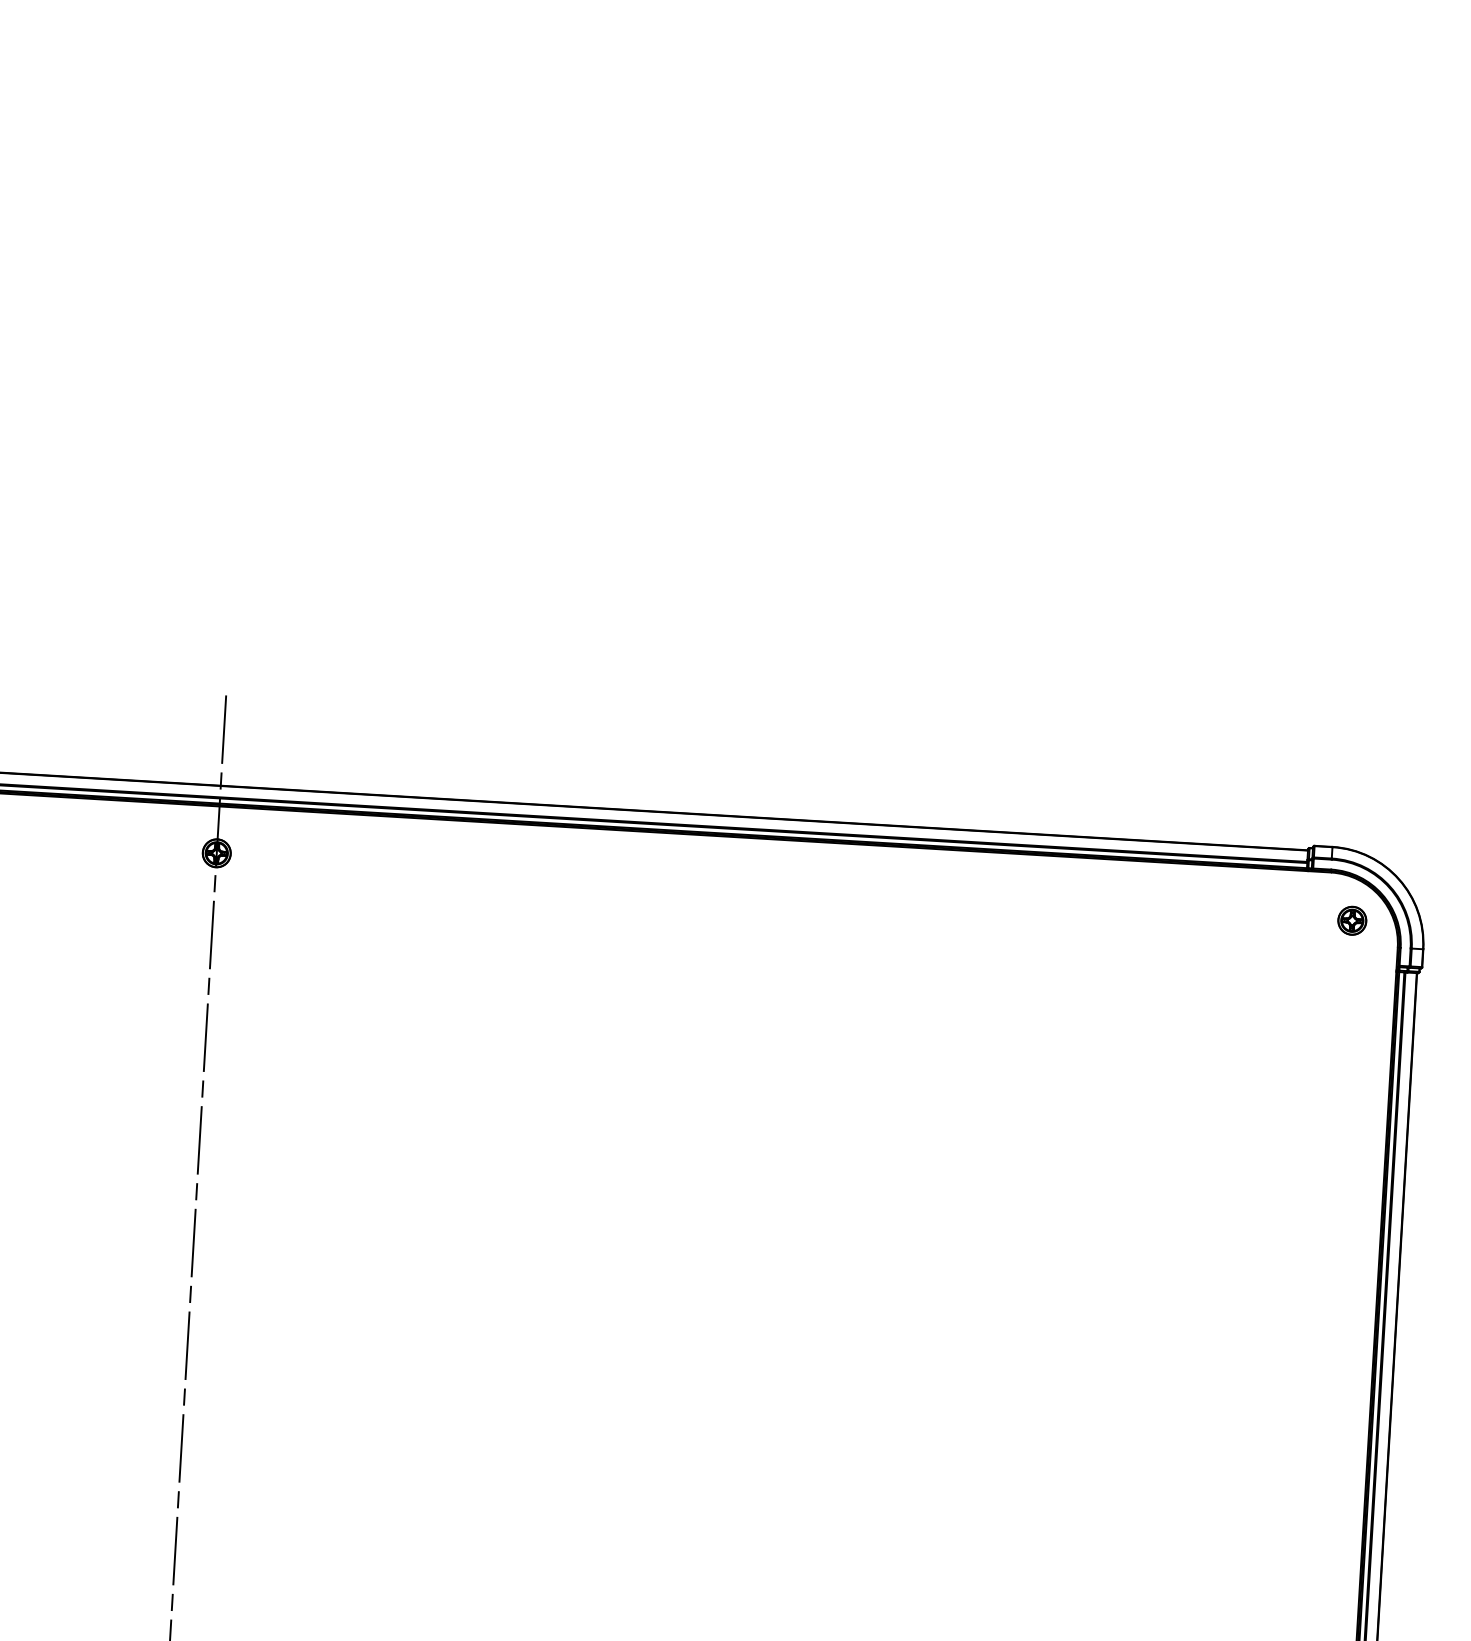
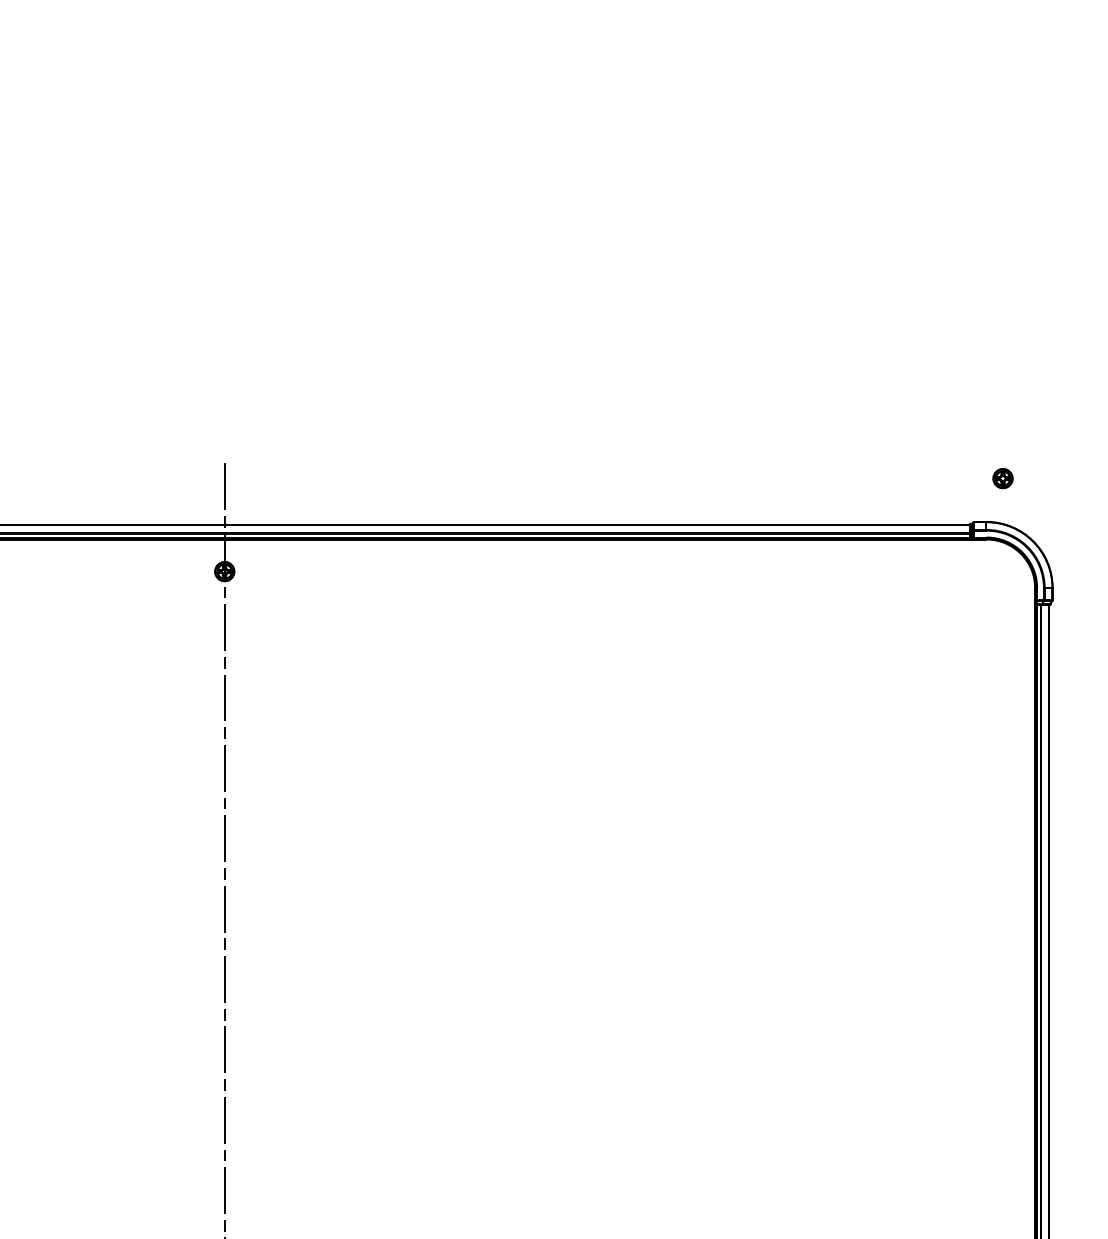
part: (1351, 920) -> (1002, 478), moved

